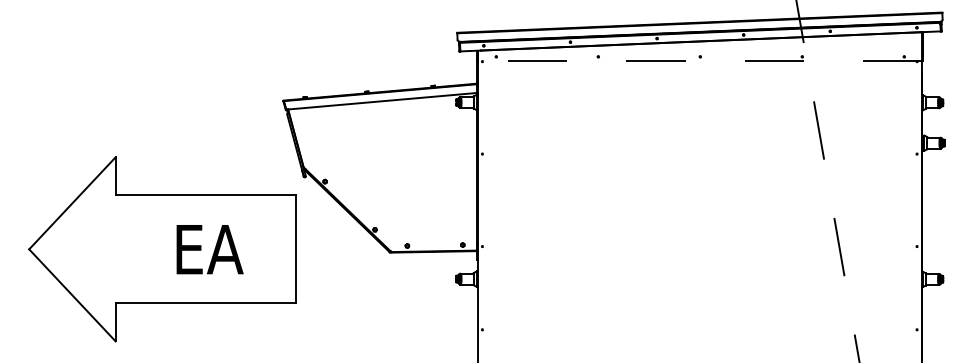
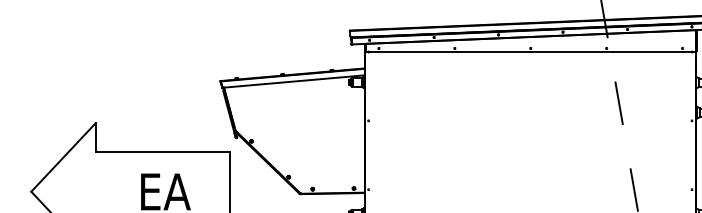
line: (700, 60) -> (530, 51), dashed -> solid

